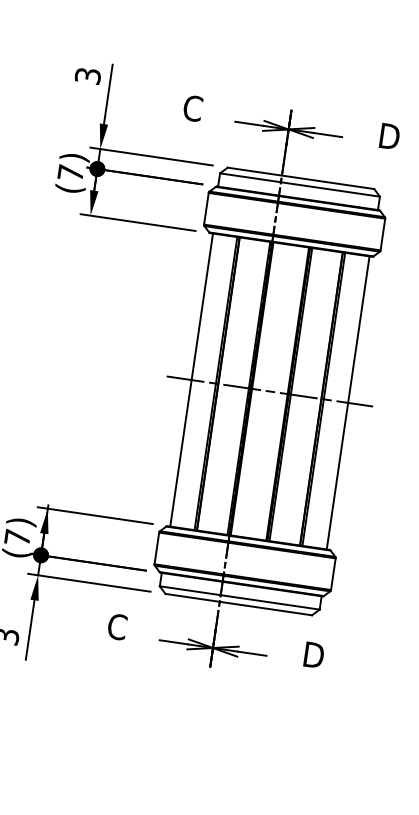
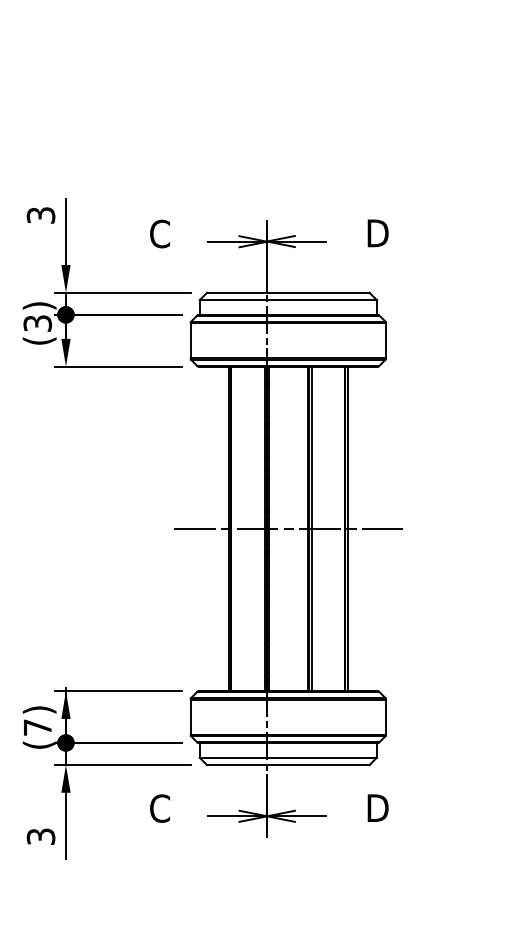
text: (70, 173) -> (37, 323), (7) -> (3)
line: (191, 379) -> (201, 528), removed
line: (348, 402) -> (375, 528), removed

